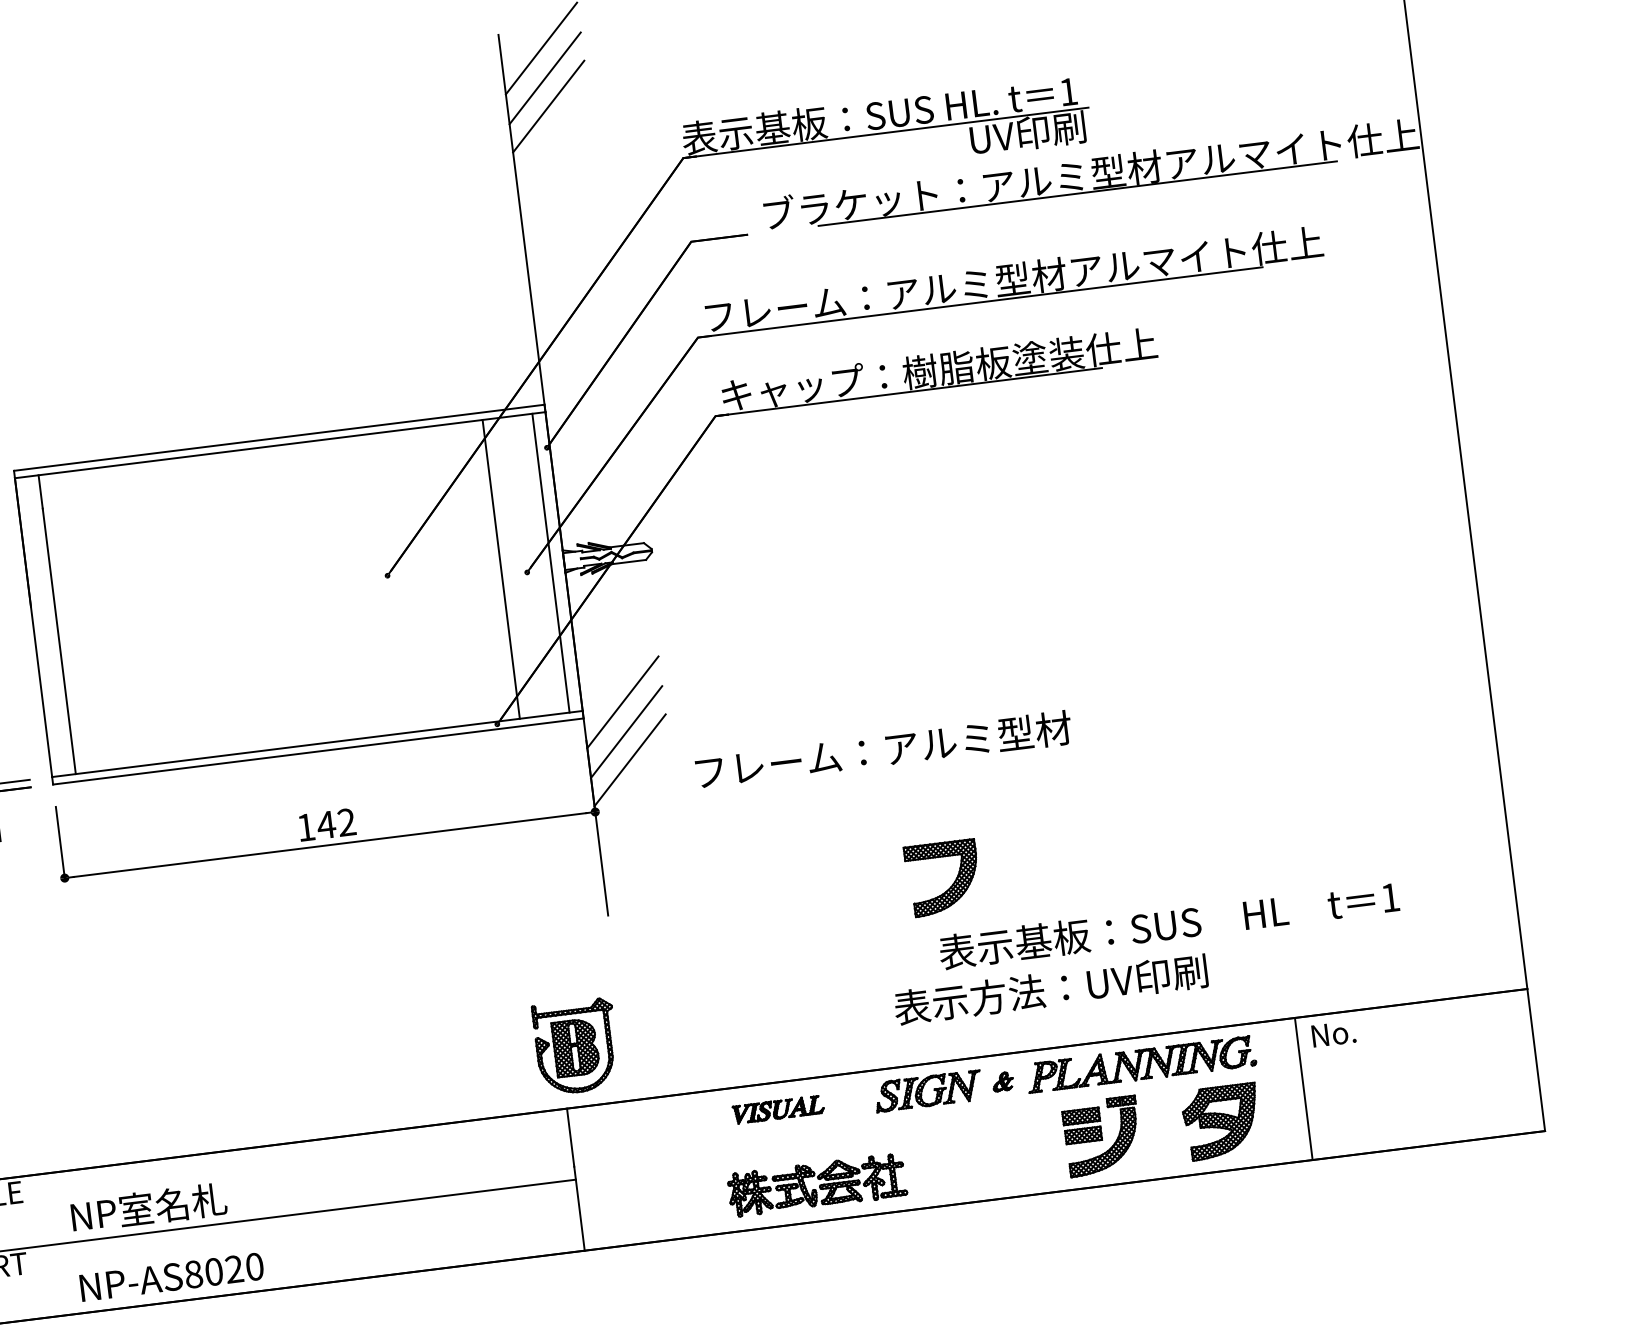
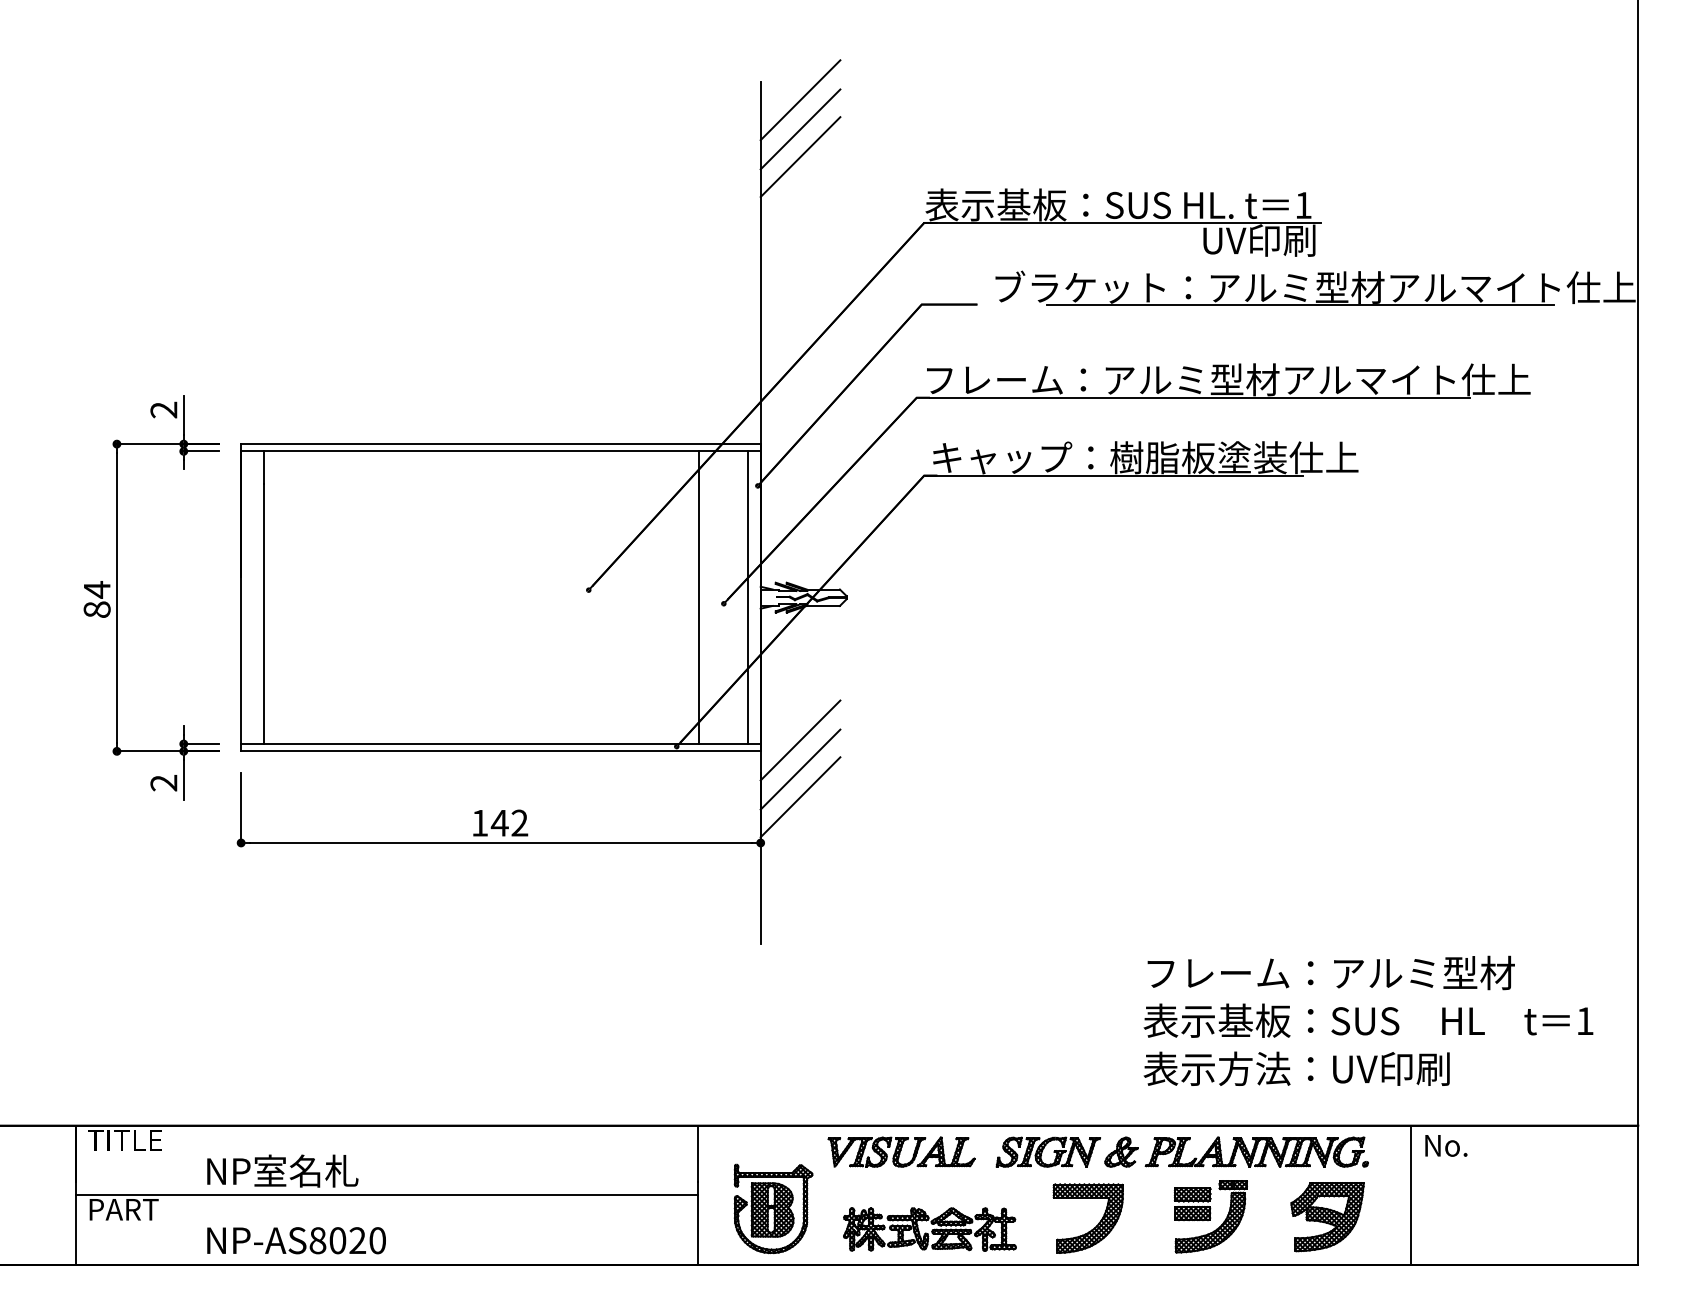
text: (882, 749) -> (1330, 972), moved
part: (951, 885) -> (1095, 1226), moved
text: (1169, 924) -> (1368, 1020), moved
text: (1050, 989) -> (1296, 1068), moved
part: (576, 1046) -> (773, 1208), moved
part: (1002, 1081) -> (1121, 1151), size x1.67
part: (778, 1109) -> (901, 1151), size x1.67

